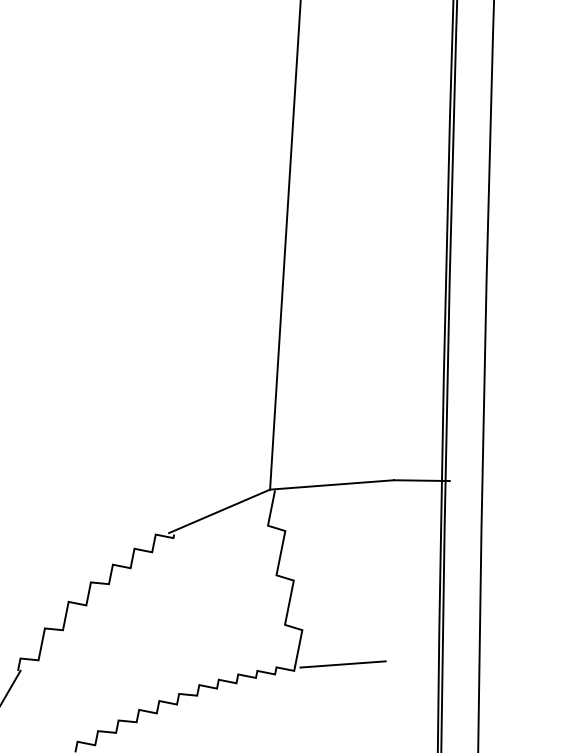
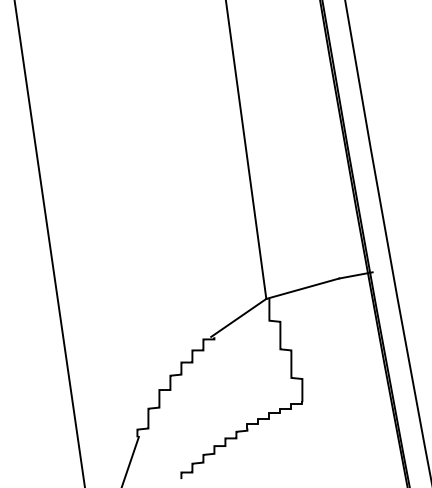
line: (342, 664) -> (330, 394), removed

